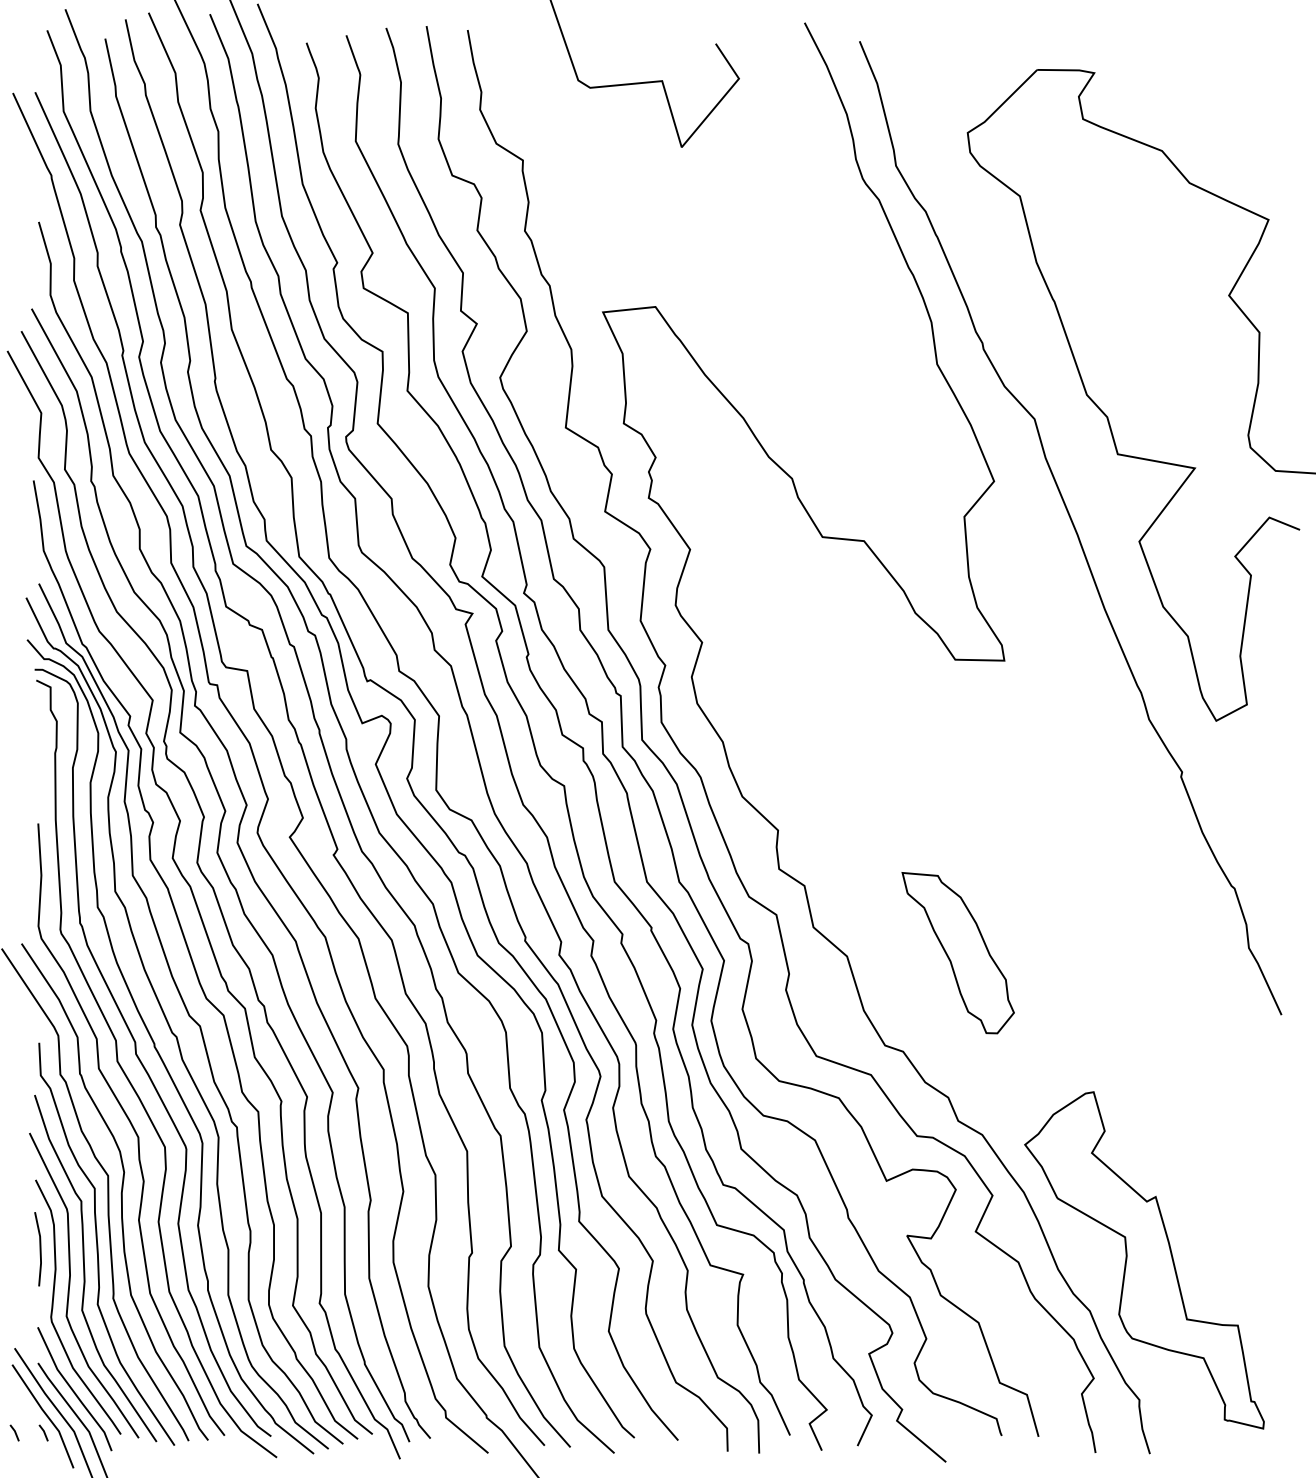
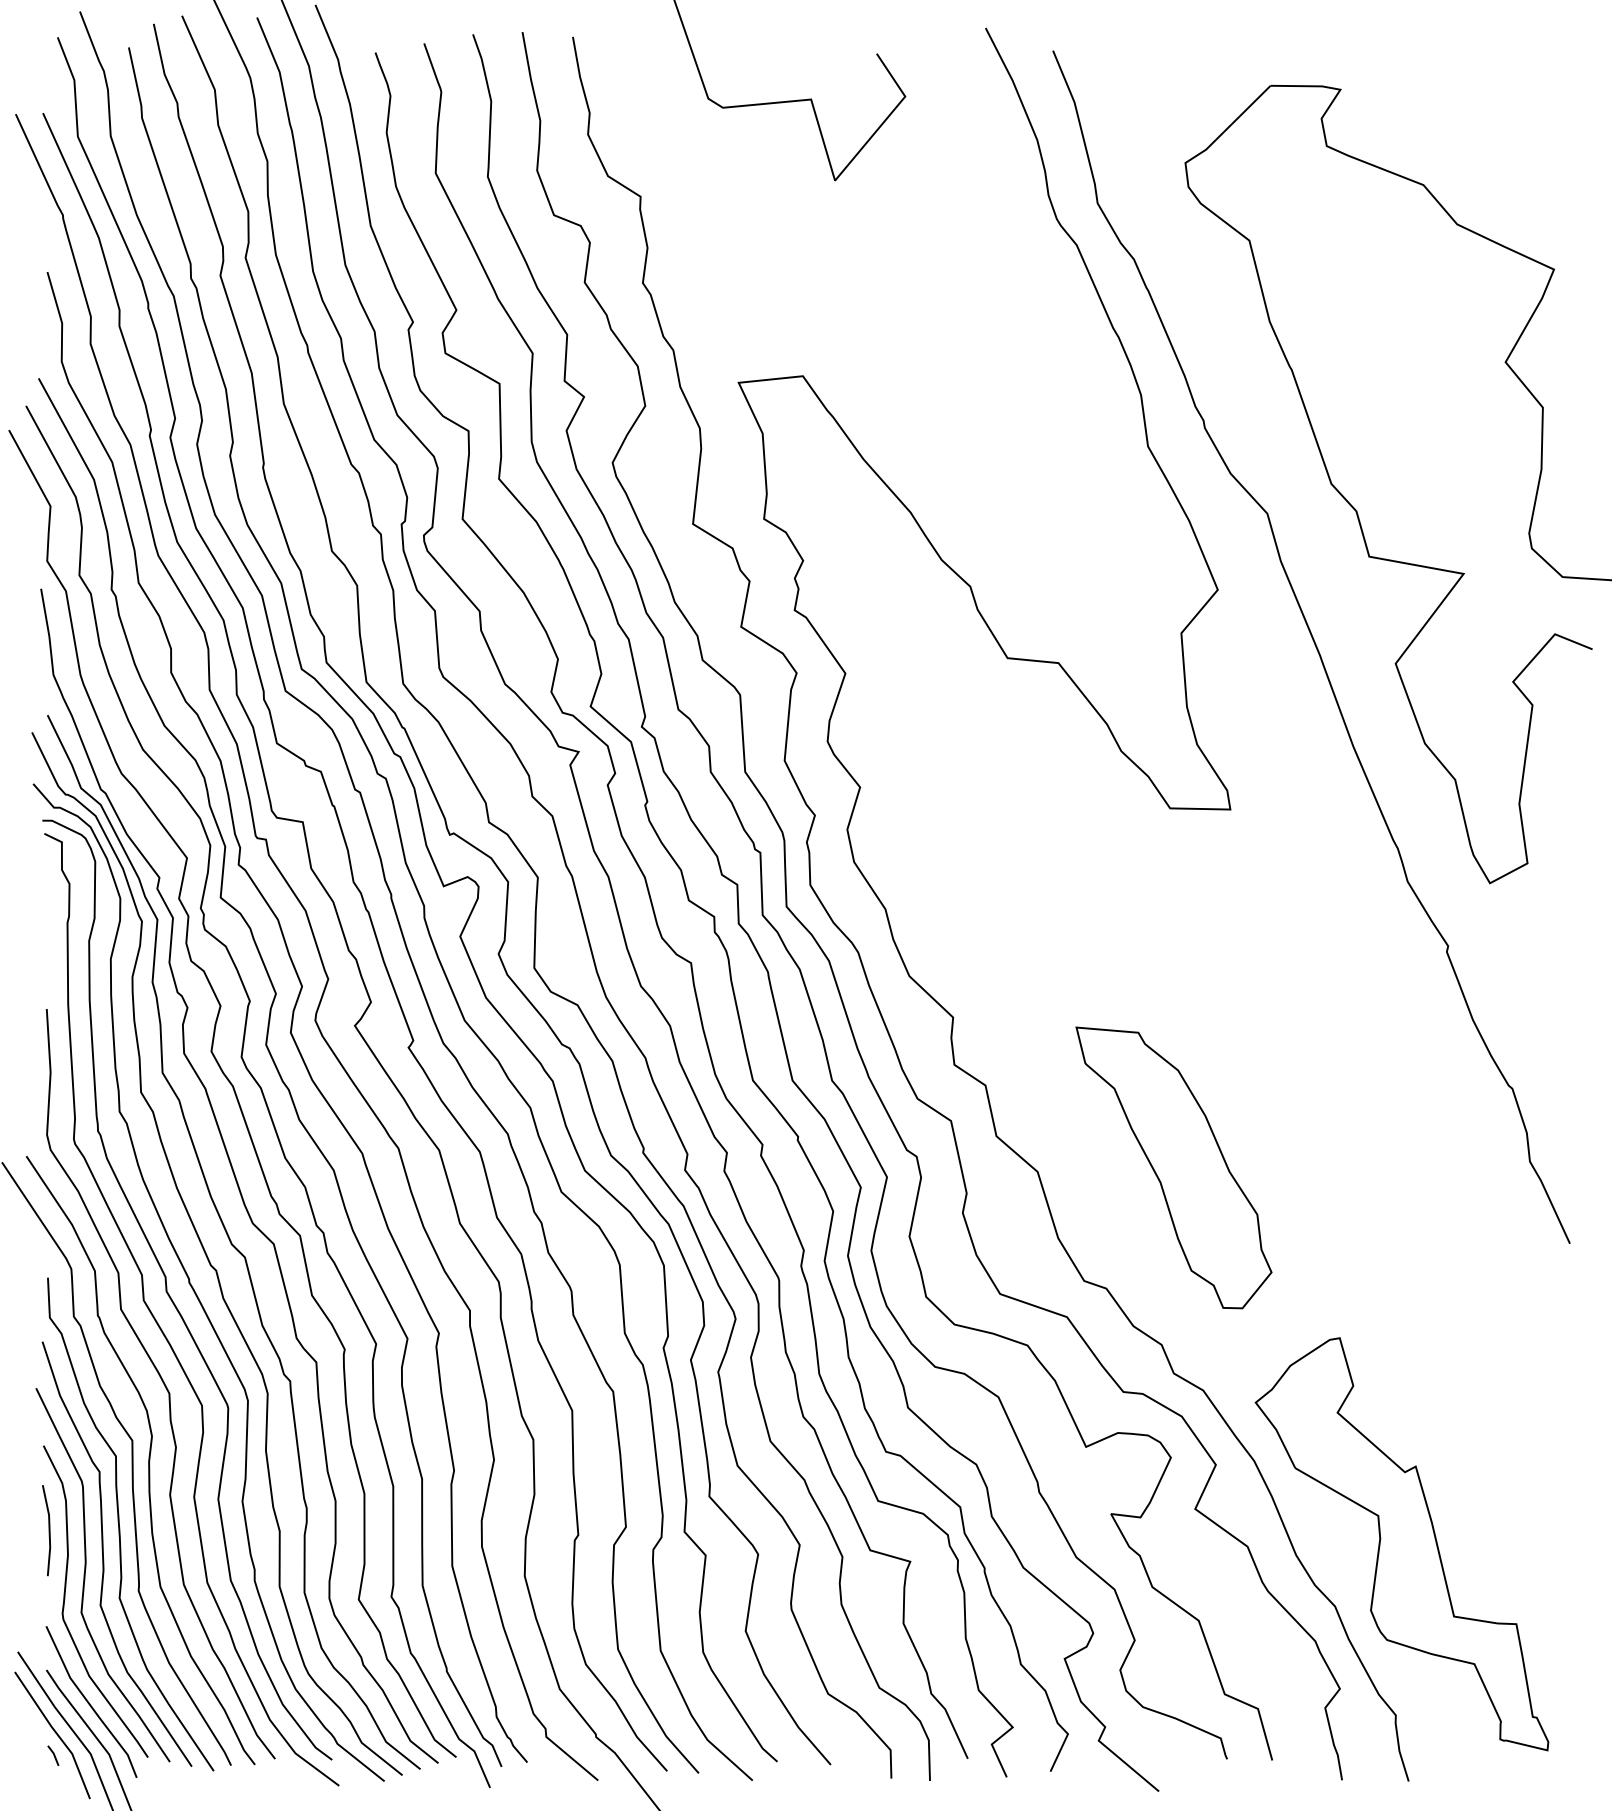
part: (957, 952) -> (1172, 1167), size x1.43
line: (14, 1432) -> (17, 1755), removed

